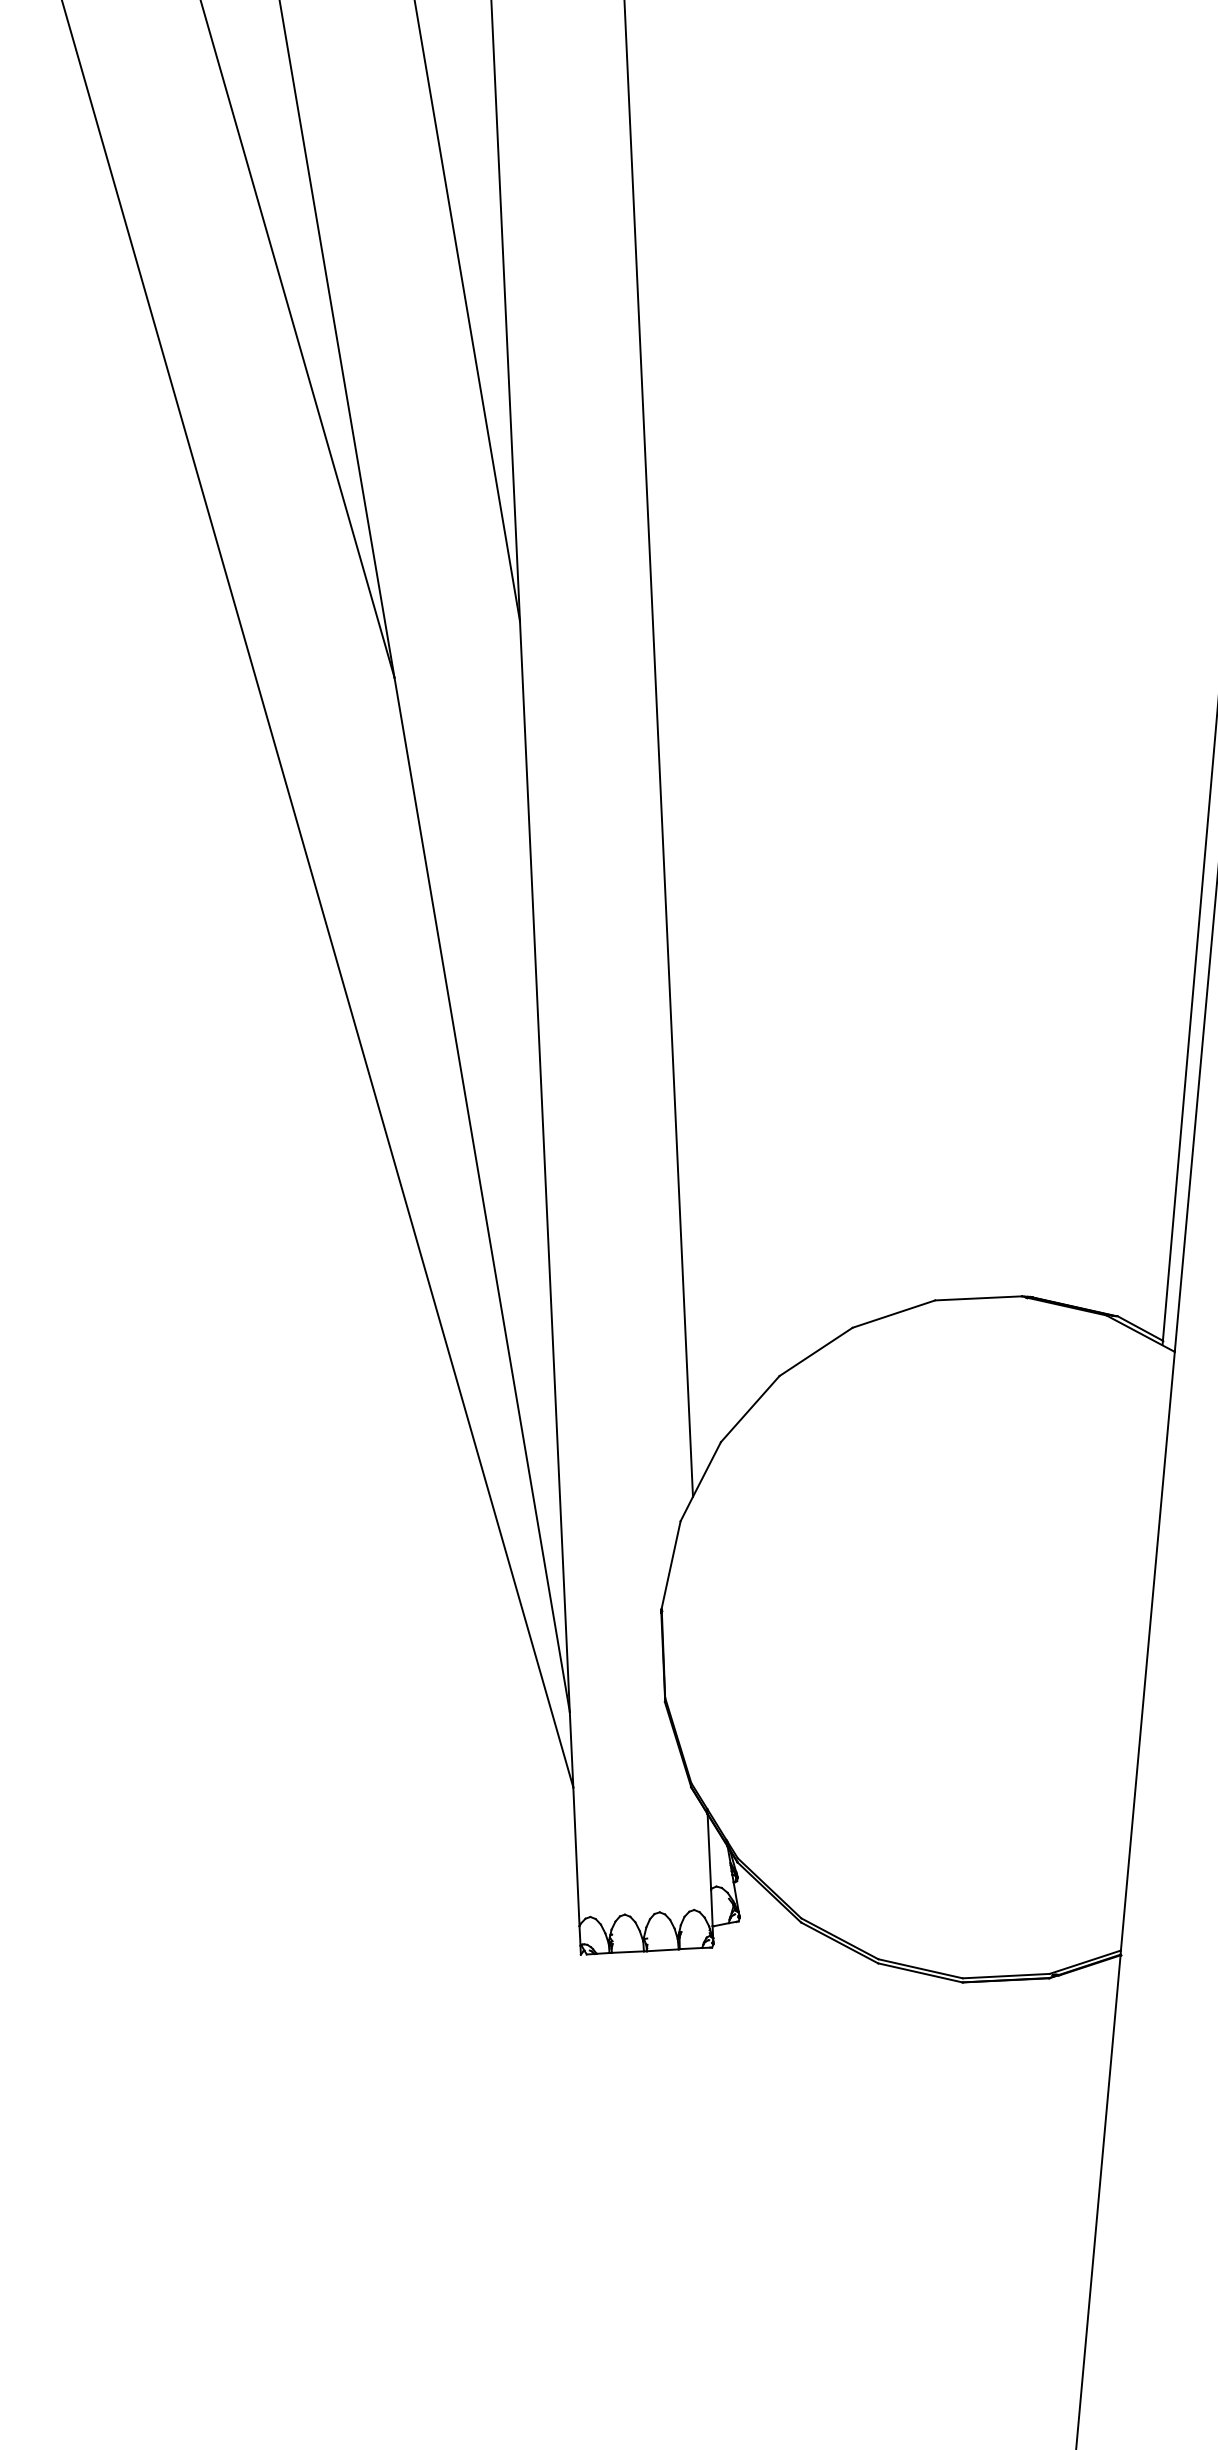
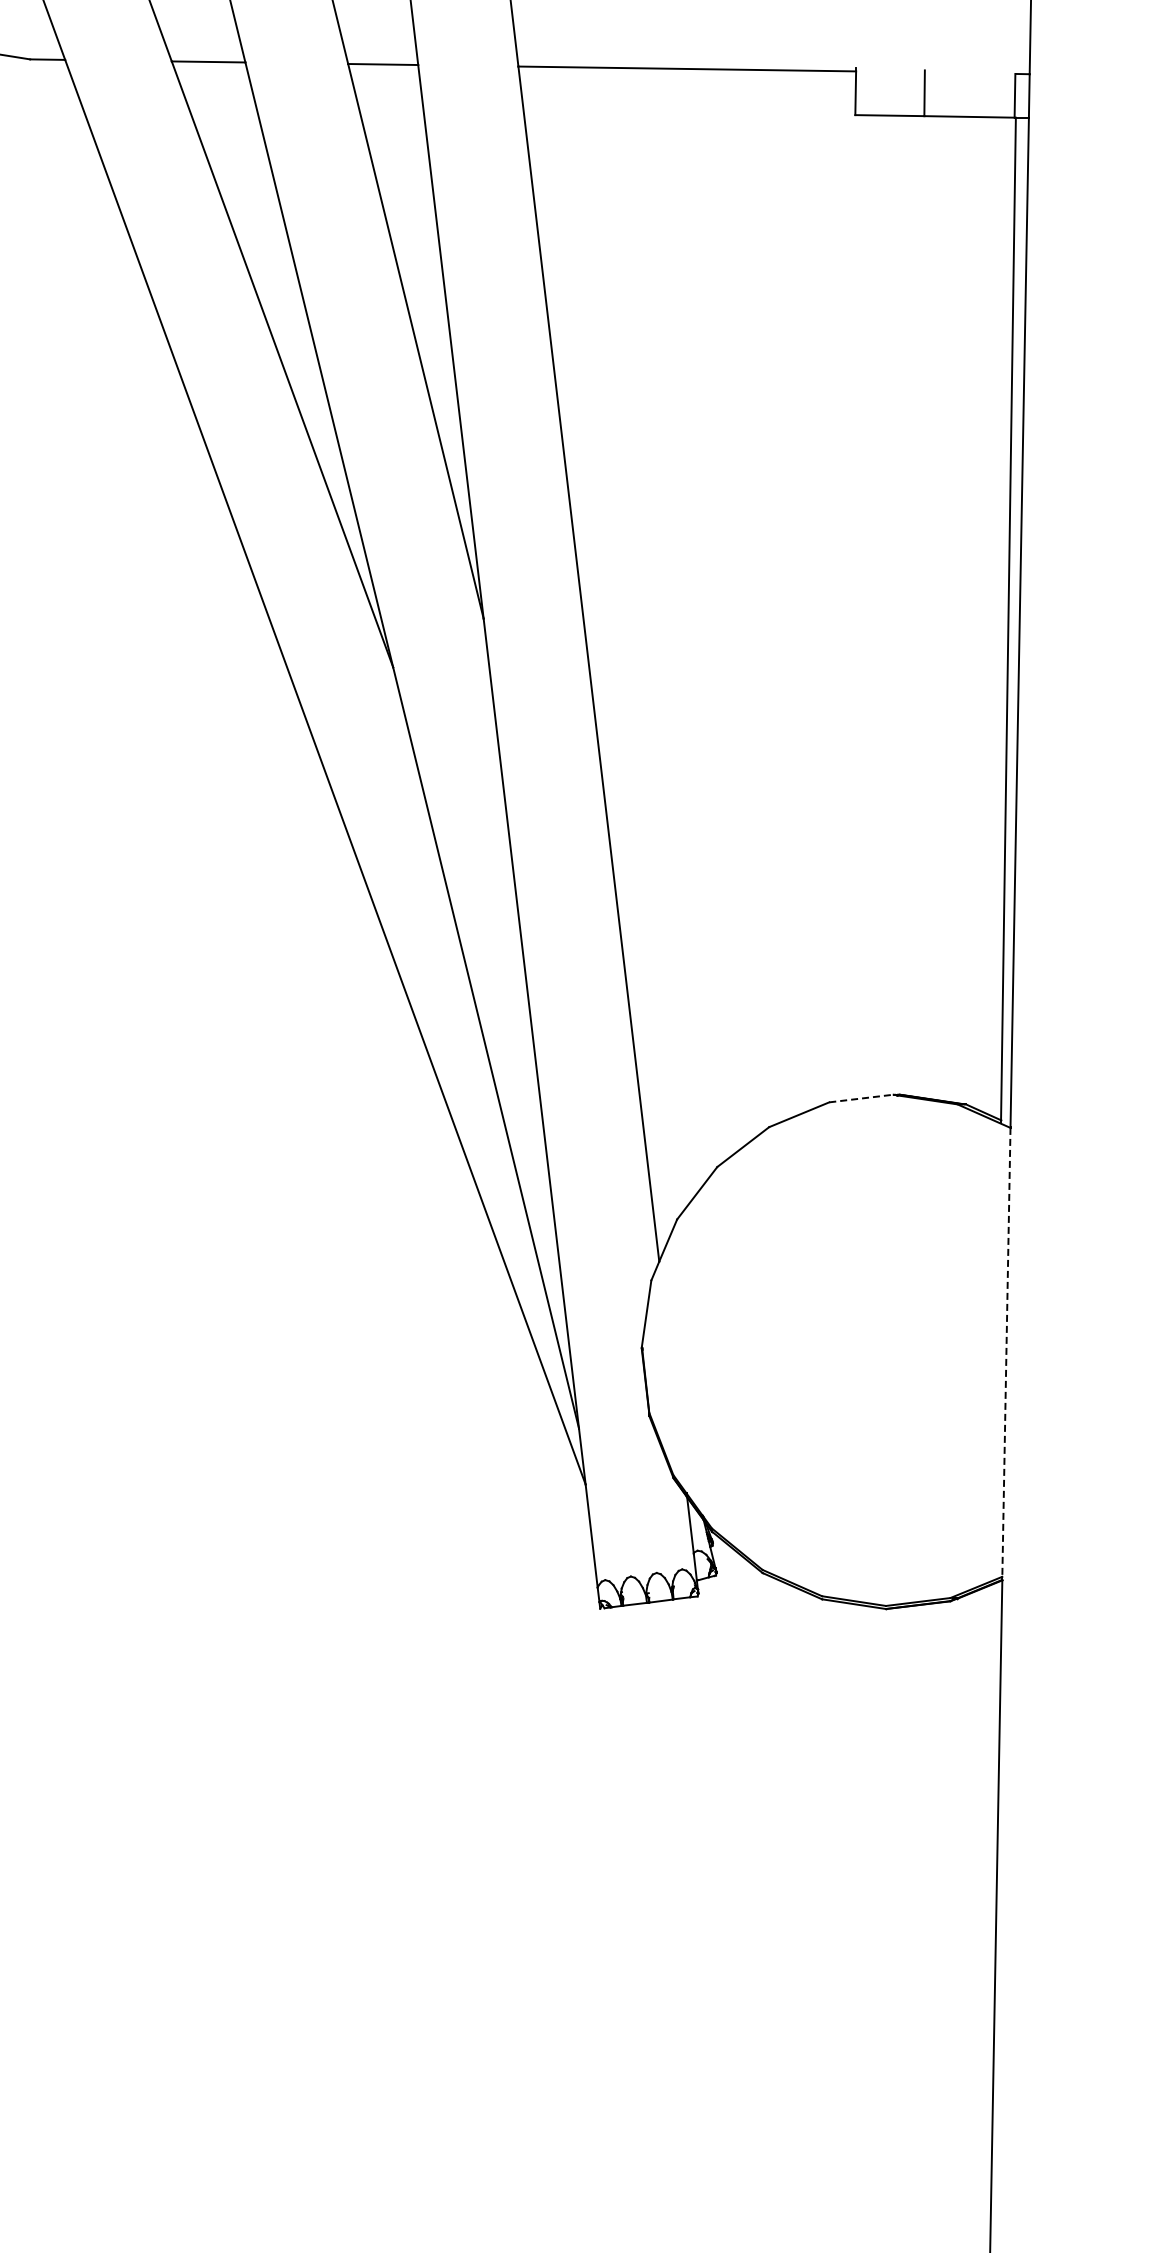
line: (978, 1298) -> (861, 1098), solid -> dashed
line: (1147, 1651) -> (1006, 1352), solid -> dashed

